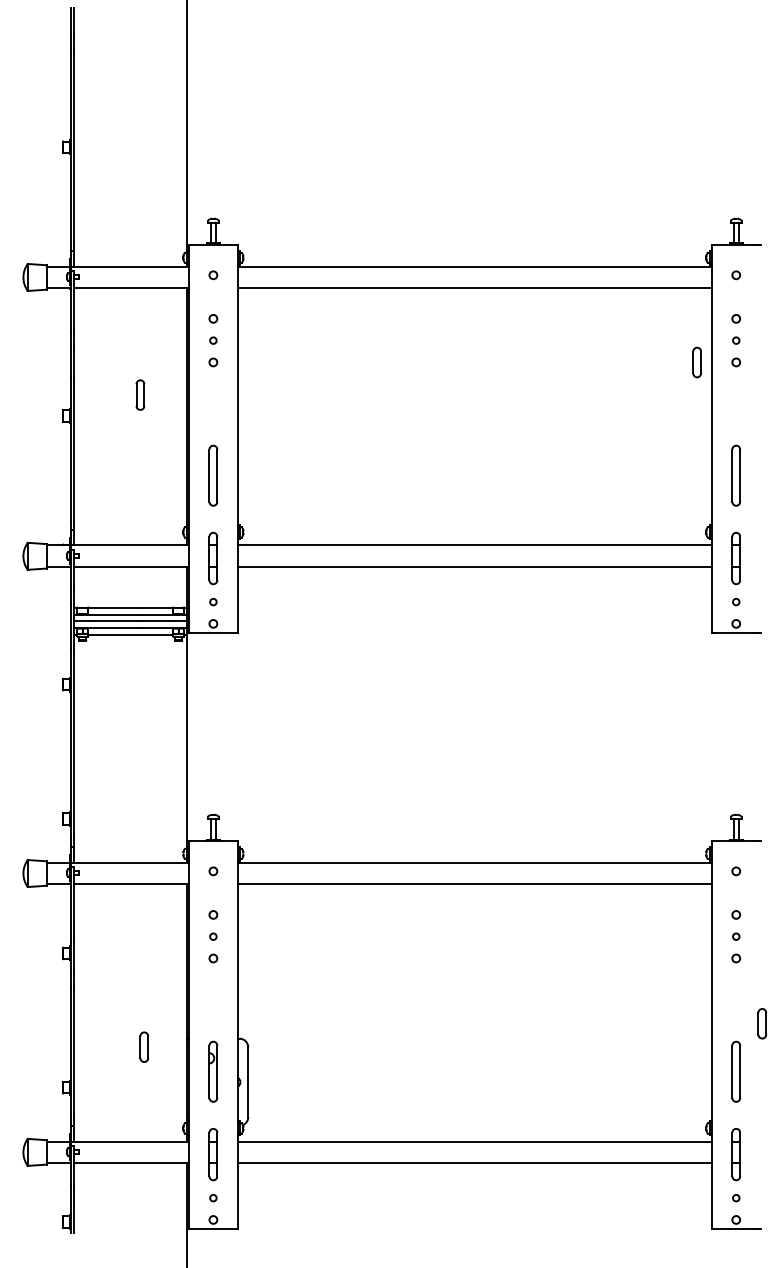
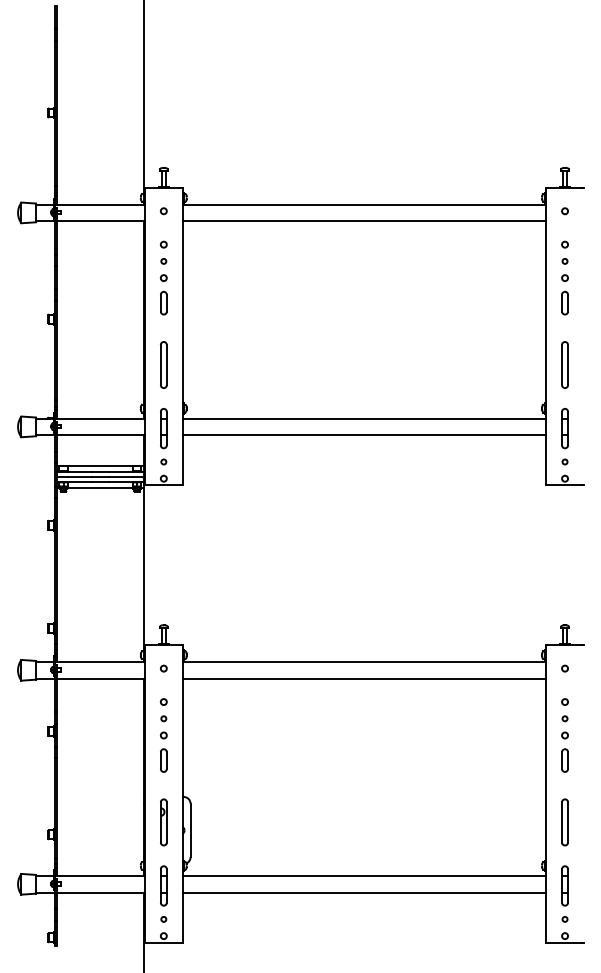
part: (696, 362) -> (564, 303), moved
part: (139, 395) -> (163, 303), moved
part: (761, 1023) -> (564, 760), moved
part: (143, 1047) -> (163, 760), moved

